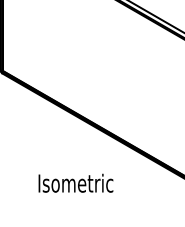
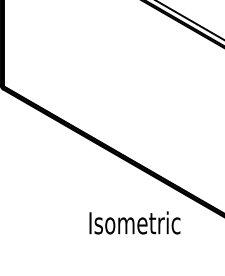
text: (75, 182) -> (134, 221), moved

